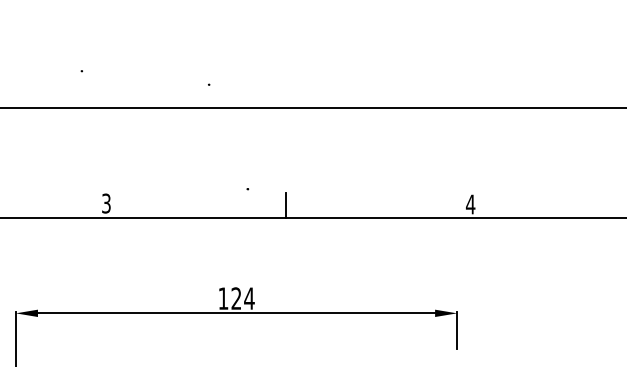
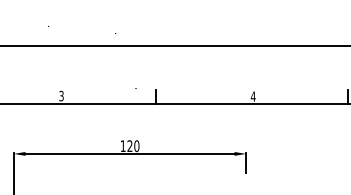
text: (248, 299) -> (136, 146), 124 -> 120

